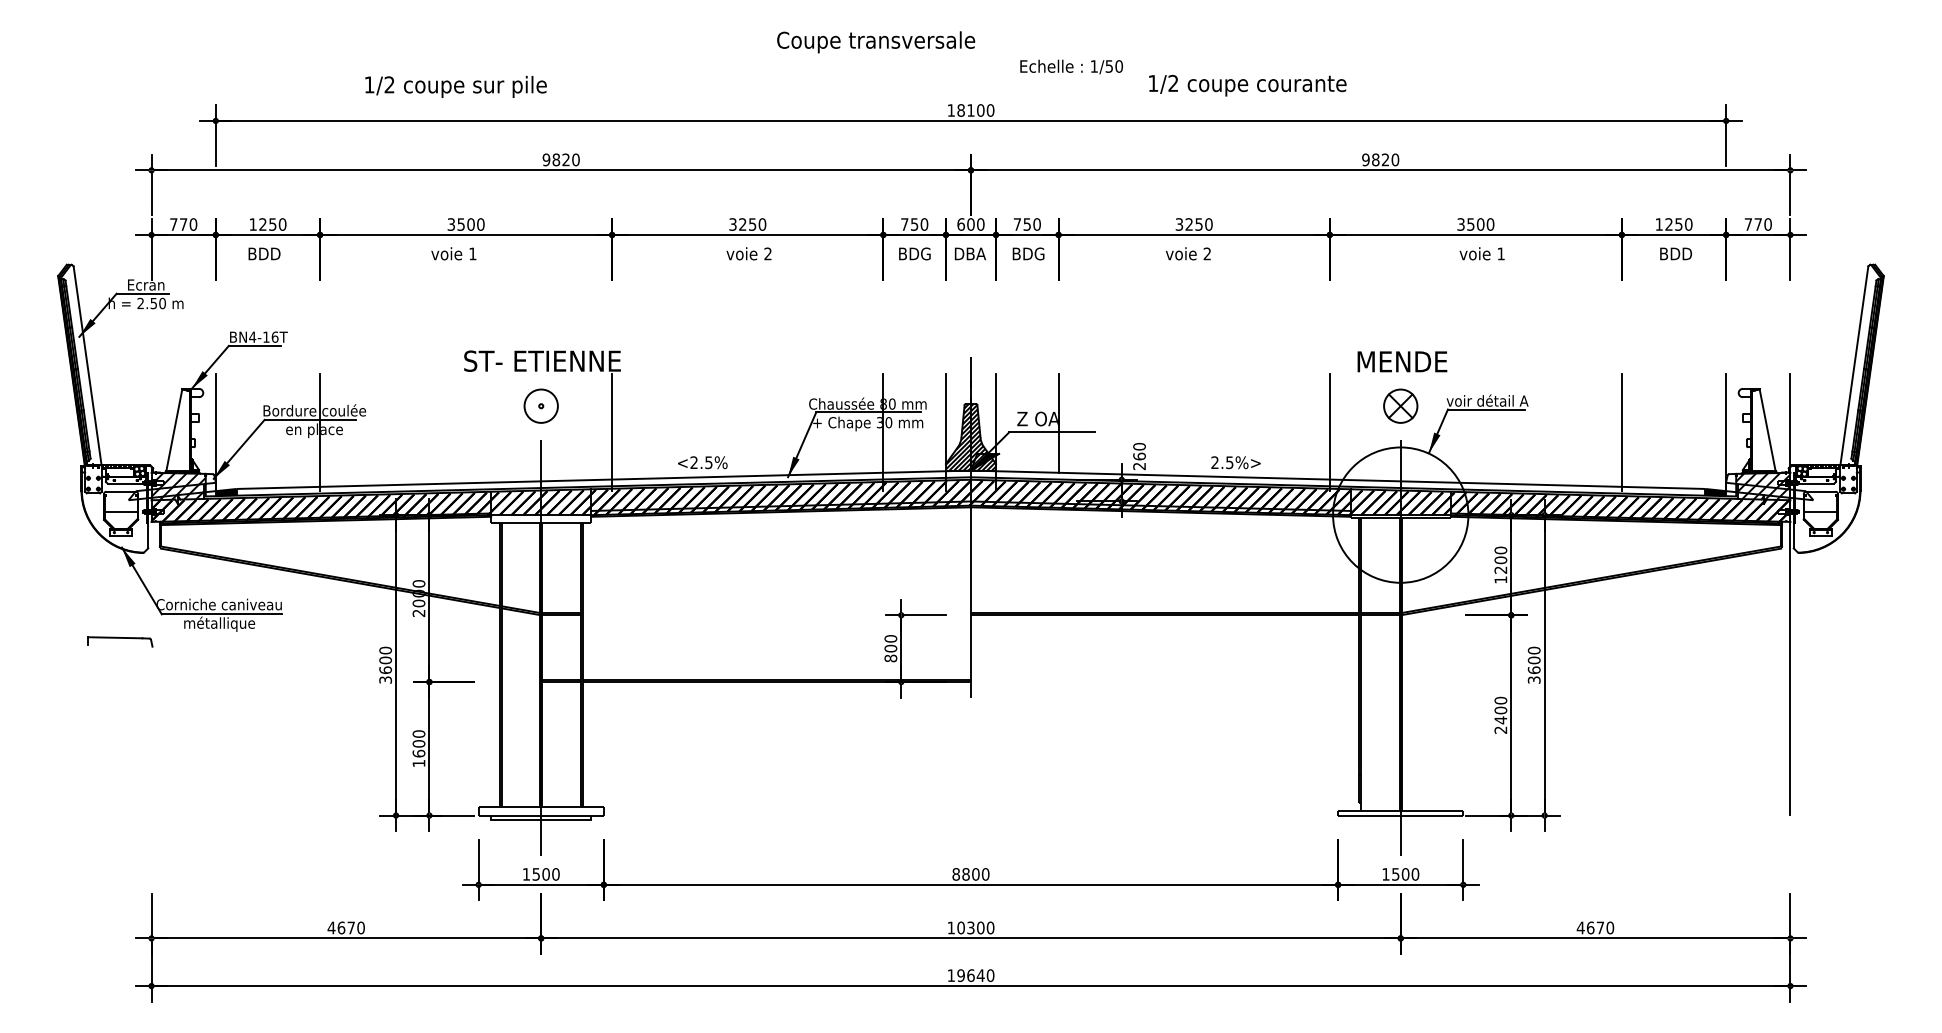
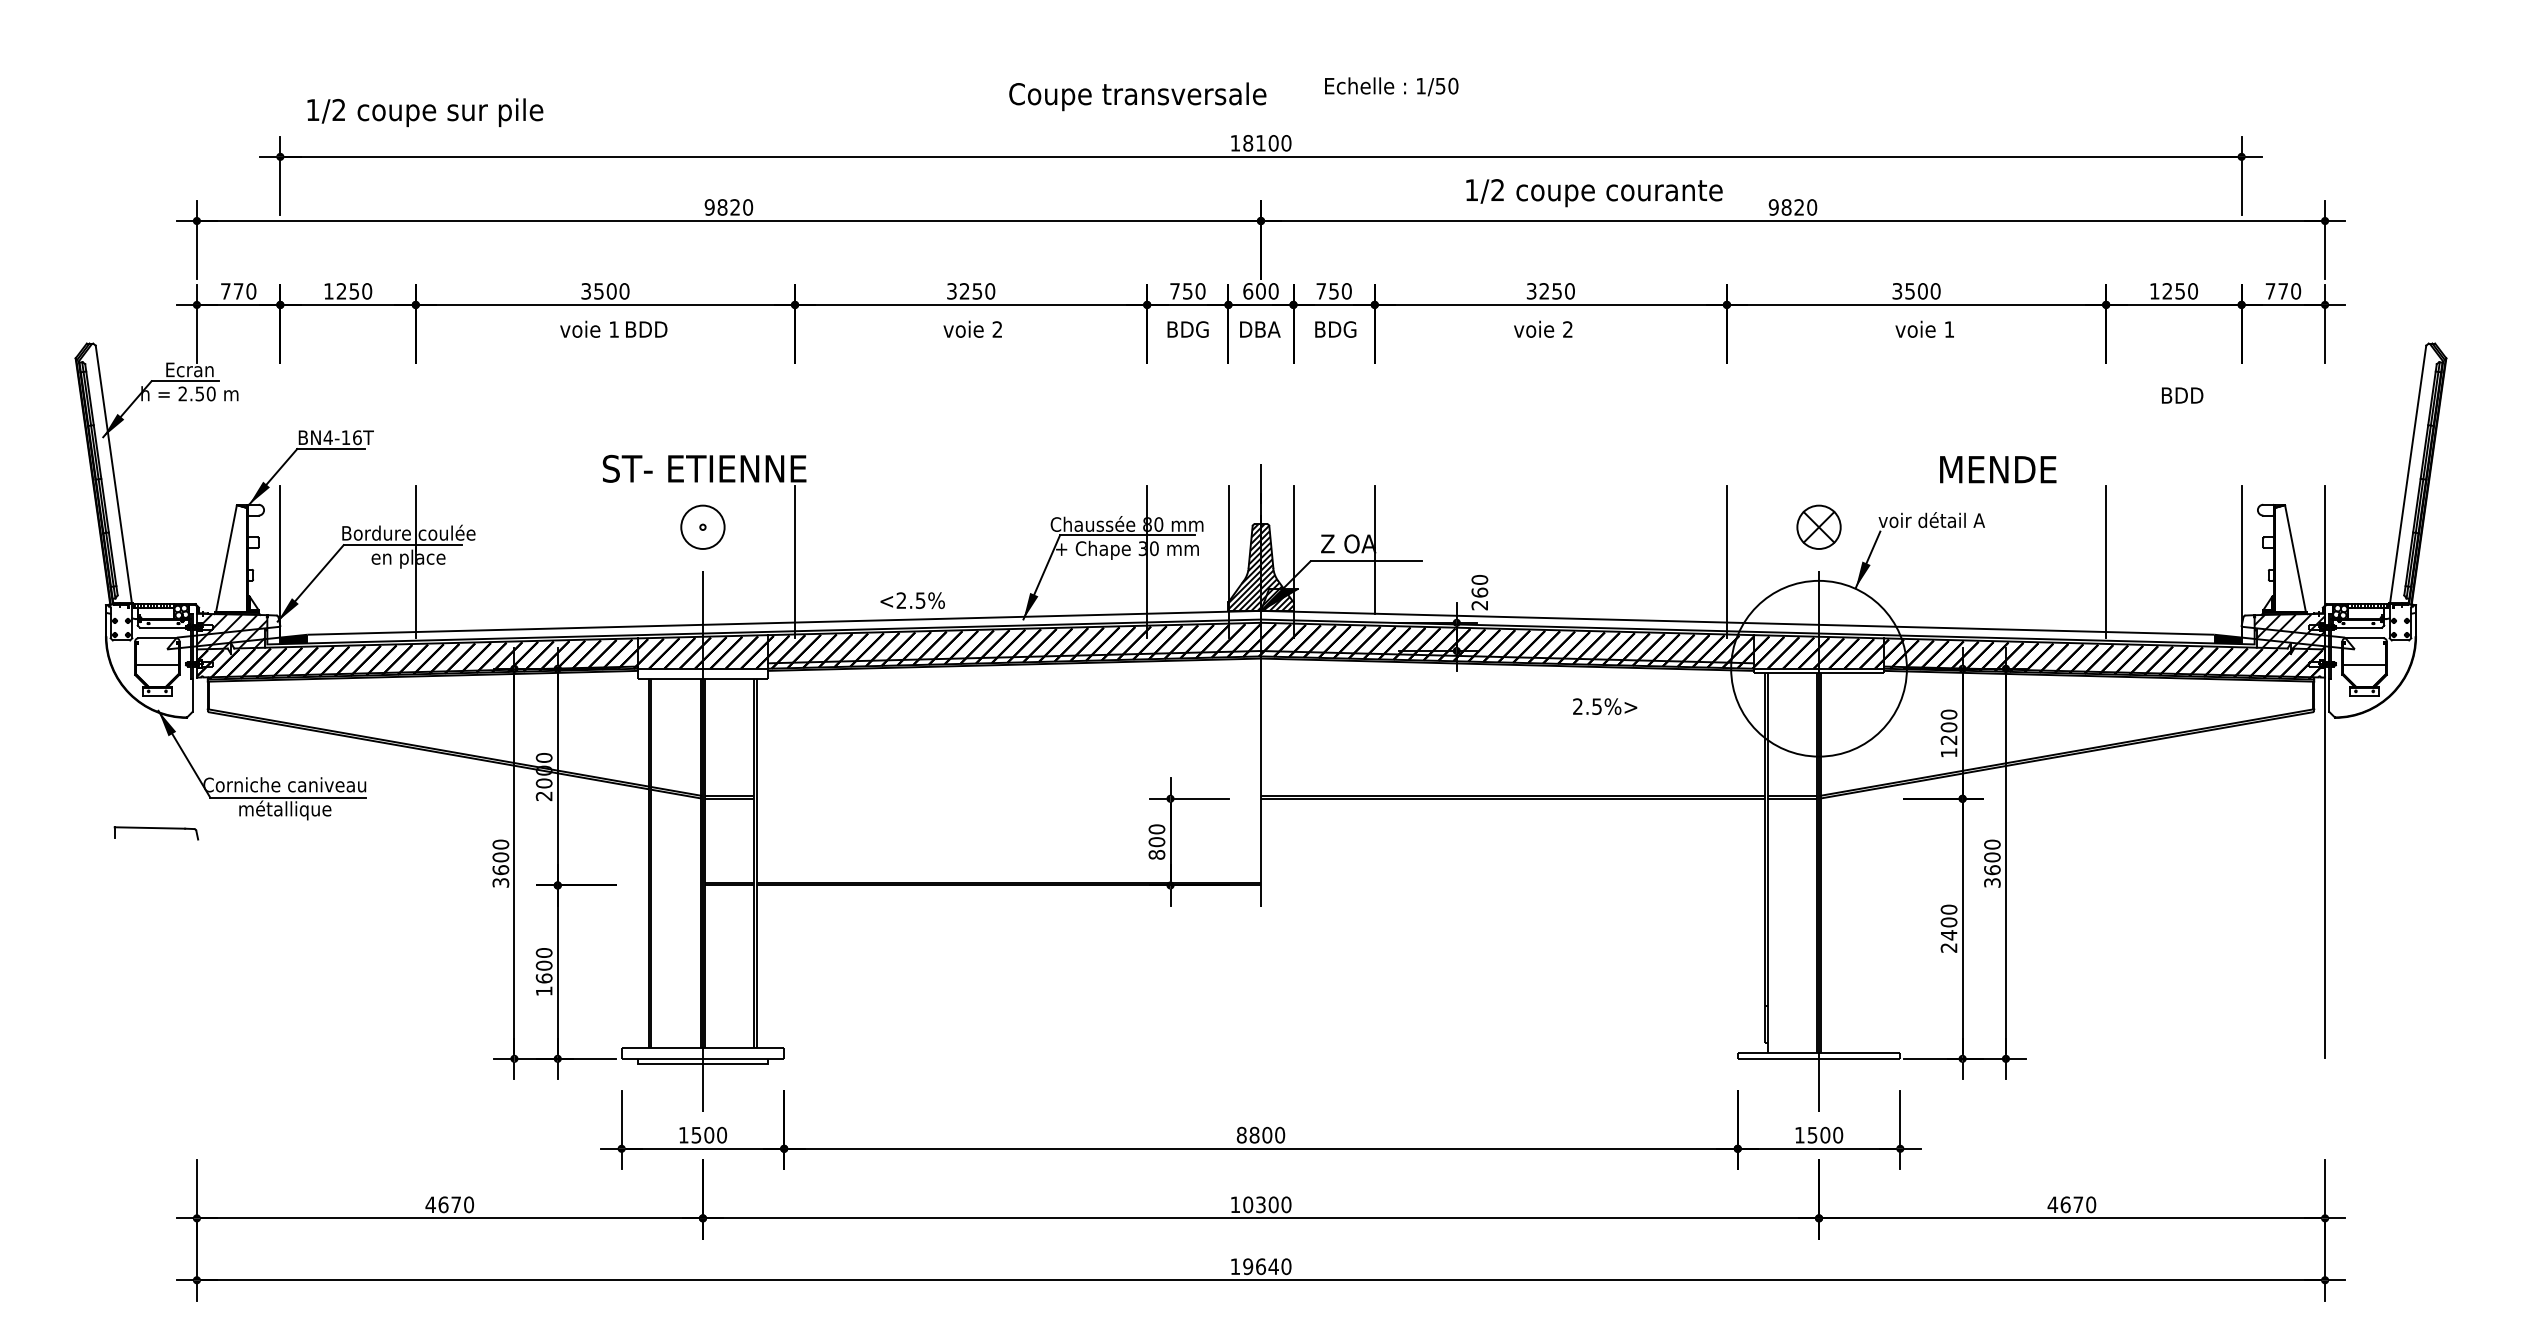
text: (875, 42) -> (1137, 96), moved
text: (456, 86) -> (425, 112), moved
text: (1247, 86) -> (1594, 193), moved
text: (264, 253) -> (646, 329), moved
text: (1676, 253) -> (2182, 395), moved
text: (1402, 361) -> (1998, 469), moved
line: (1485, 409) -> (1929, 531), removed
text: (1236, 462) -> (1605, 706), moved

